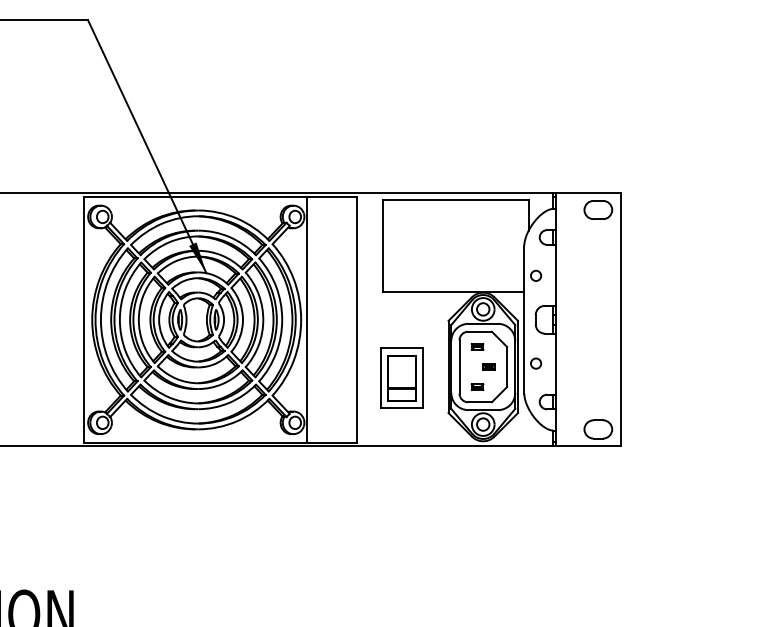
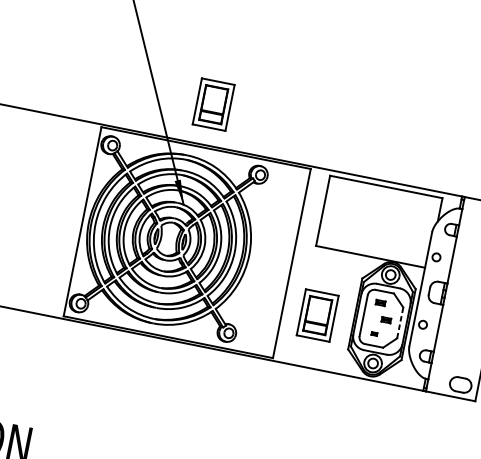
part: (218, 139) -> (213, 103), added
line: (306, 319) -> (253, 255), removed
line: (507, 366) -> (400, 322), solid -> dashed
part: (477, 387) -> (374, 334), size x0.6

